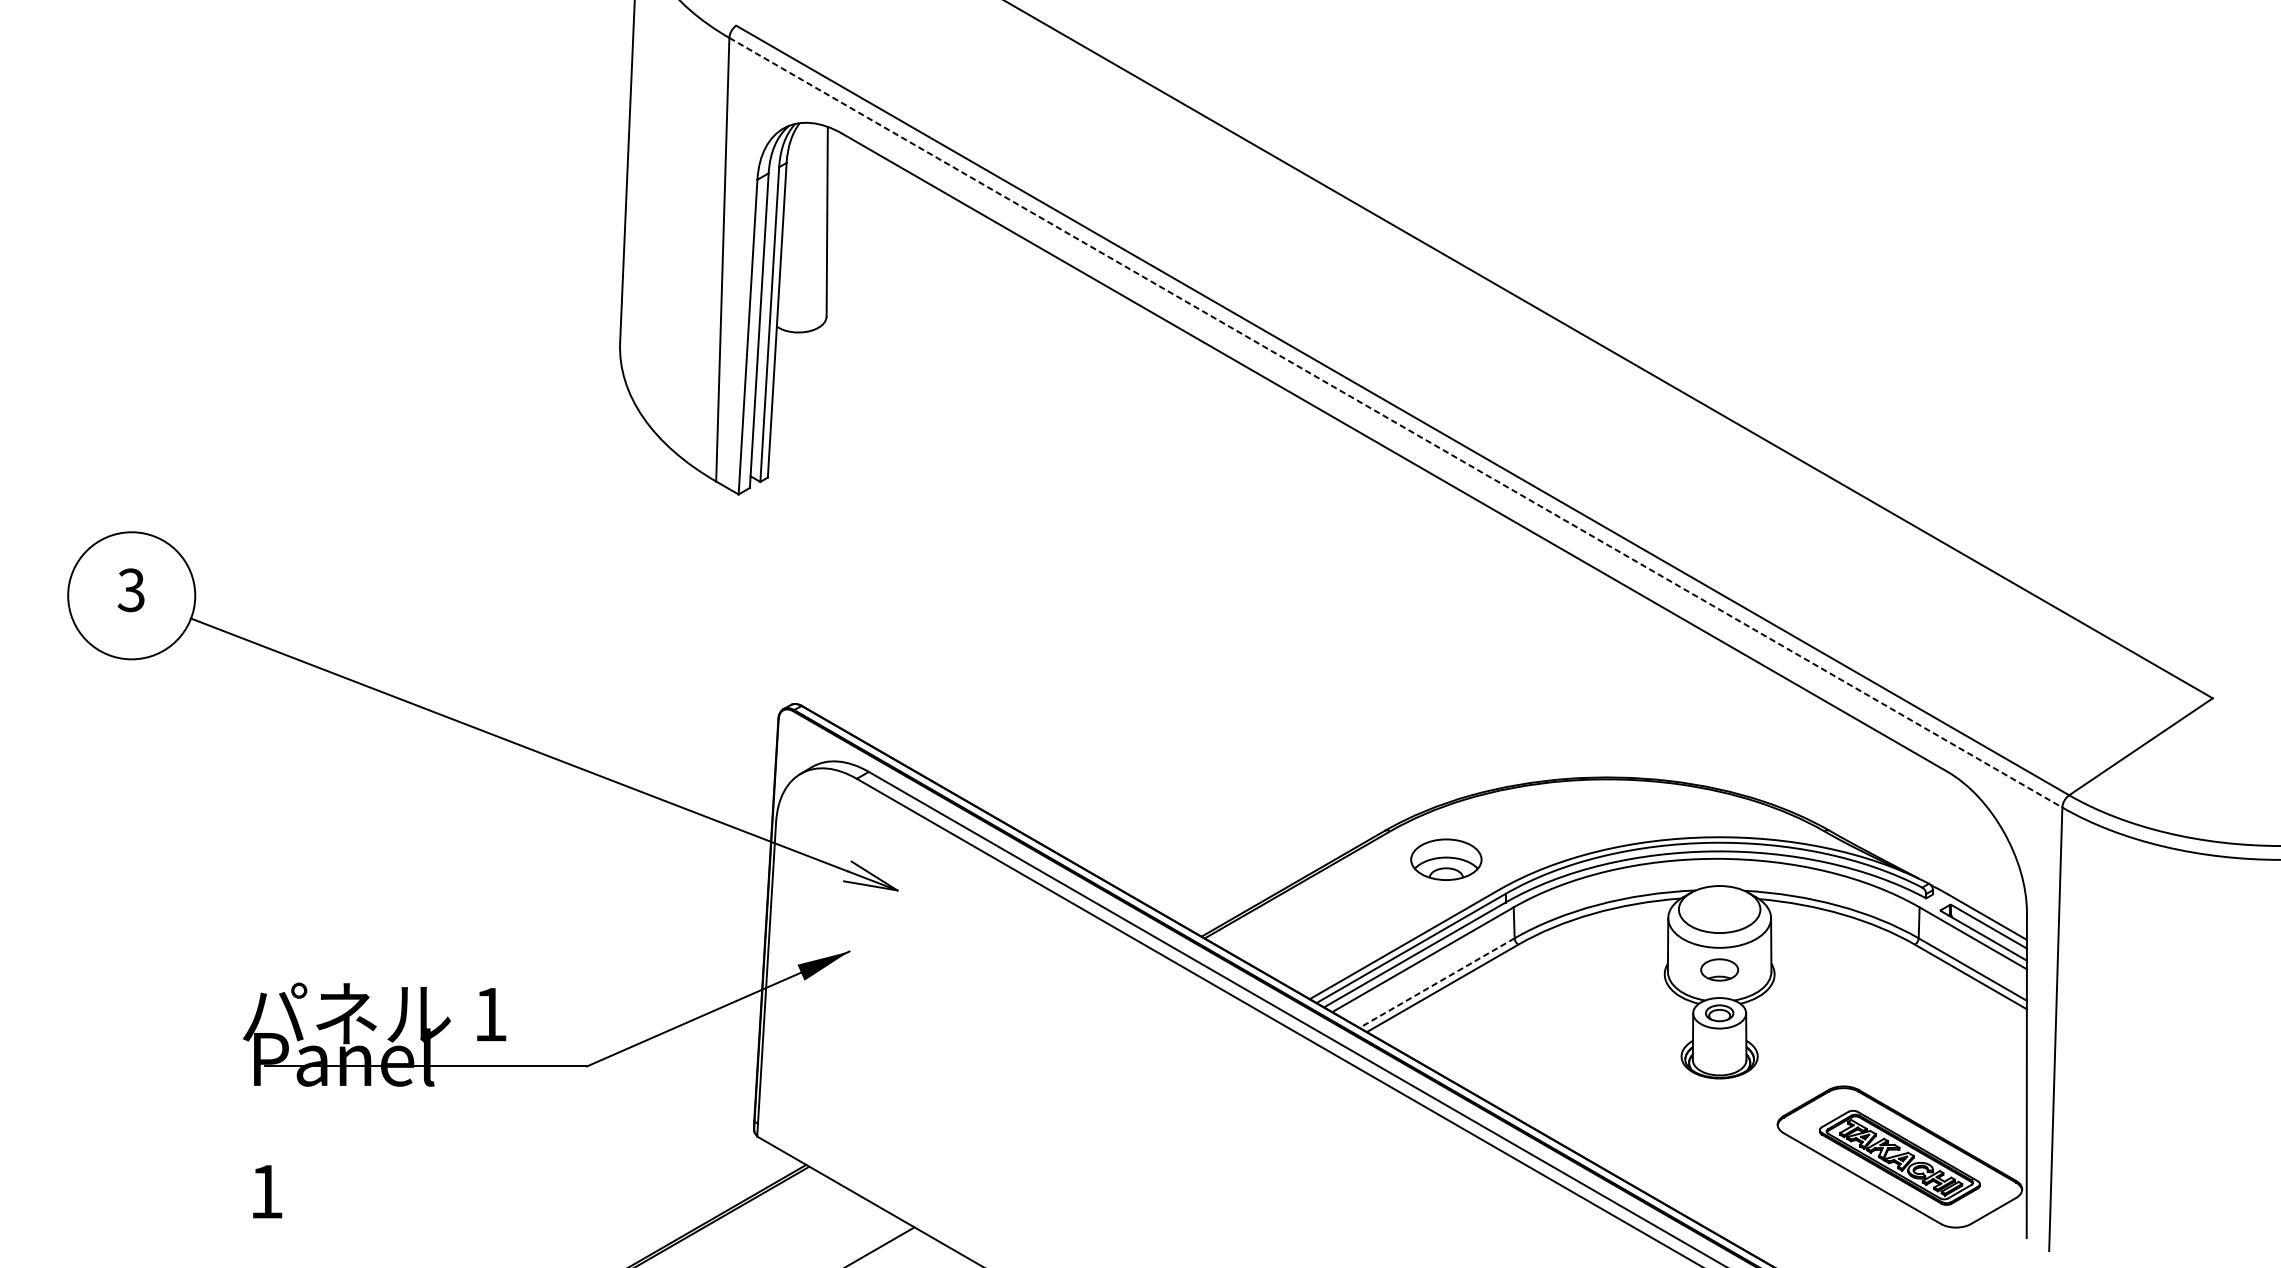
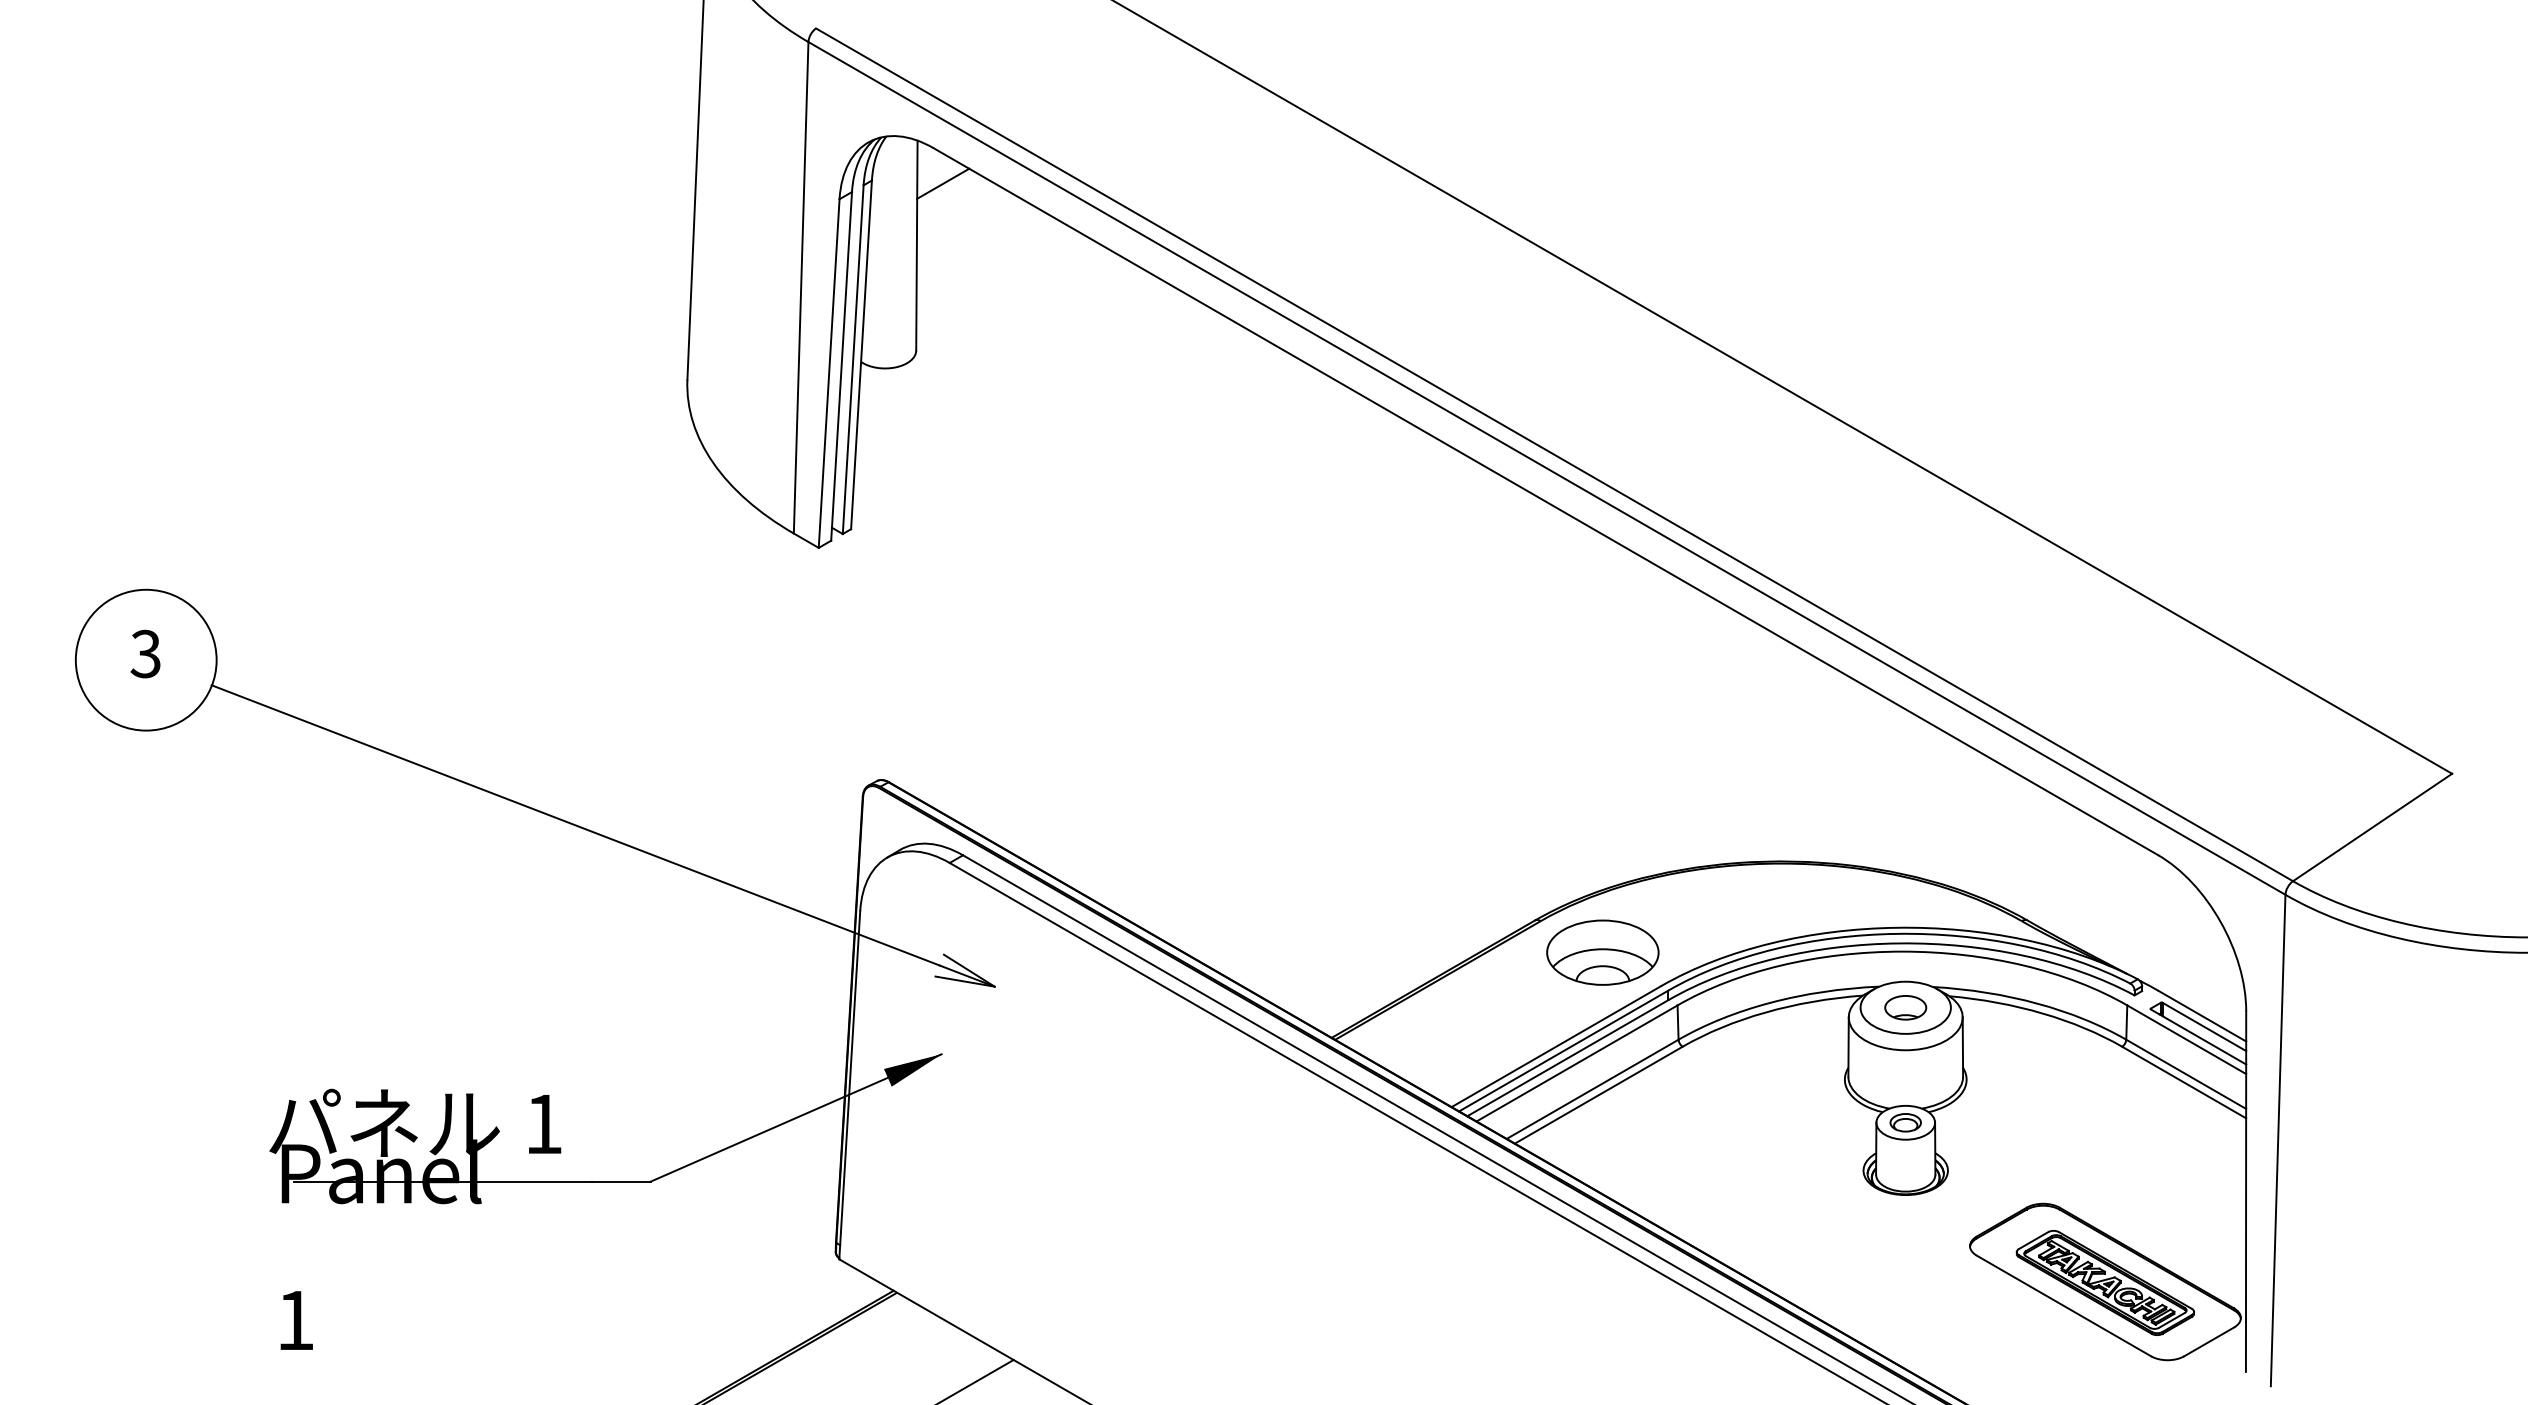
line: (851, 165) -> (943, 183), added
line: (1395, 422) -> (1546, 468), dashed -> solid
part: (1445, 859) -> (1602, 952), size x1.43
part: (1719, 969) -> (1905, 1007), moved
line: (1436, 983) -> (1592, 1089), dashed -> solid

